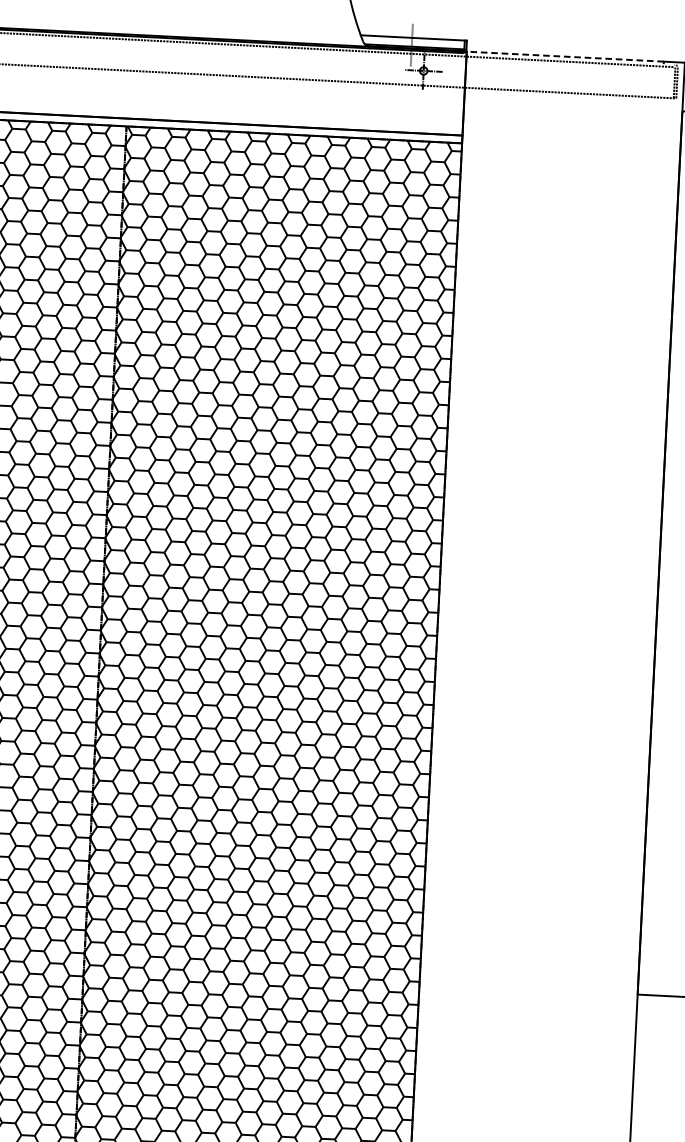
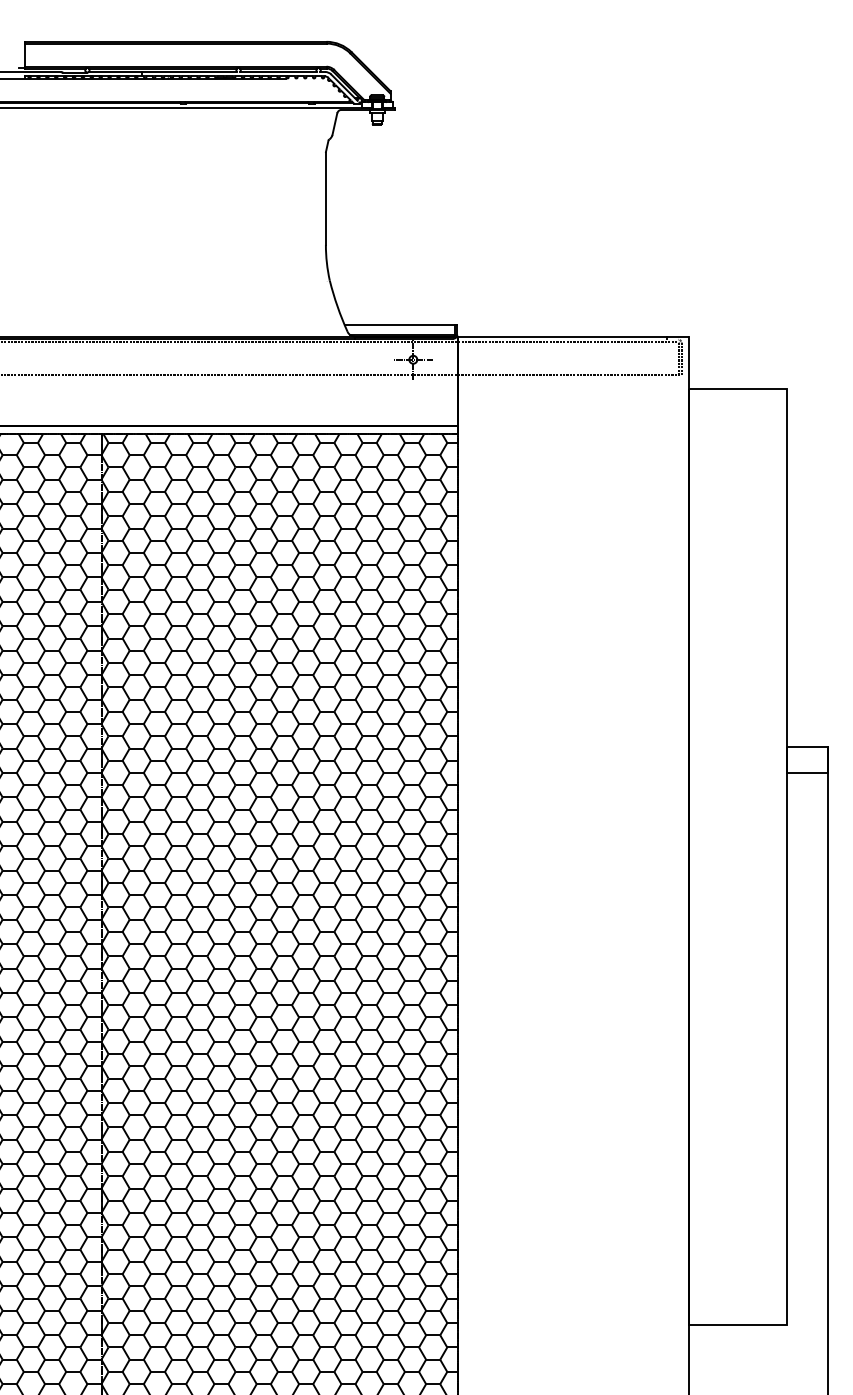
line: (564, 57) -> (561, 337), dashed -> solid

